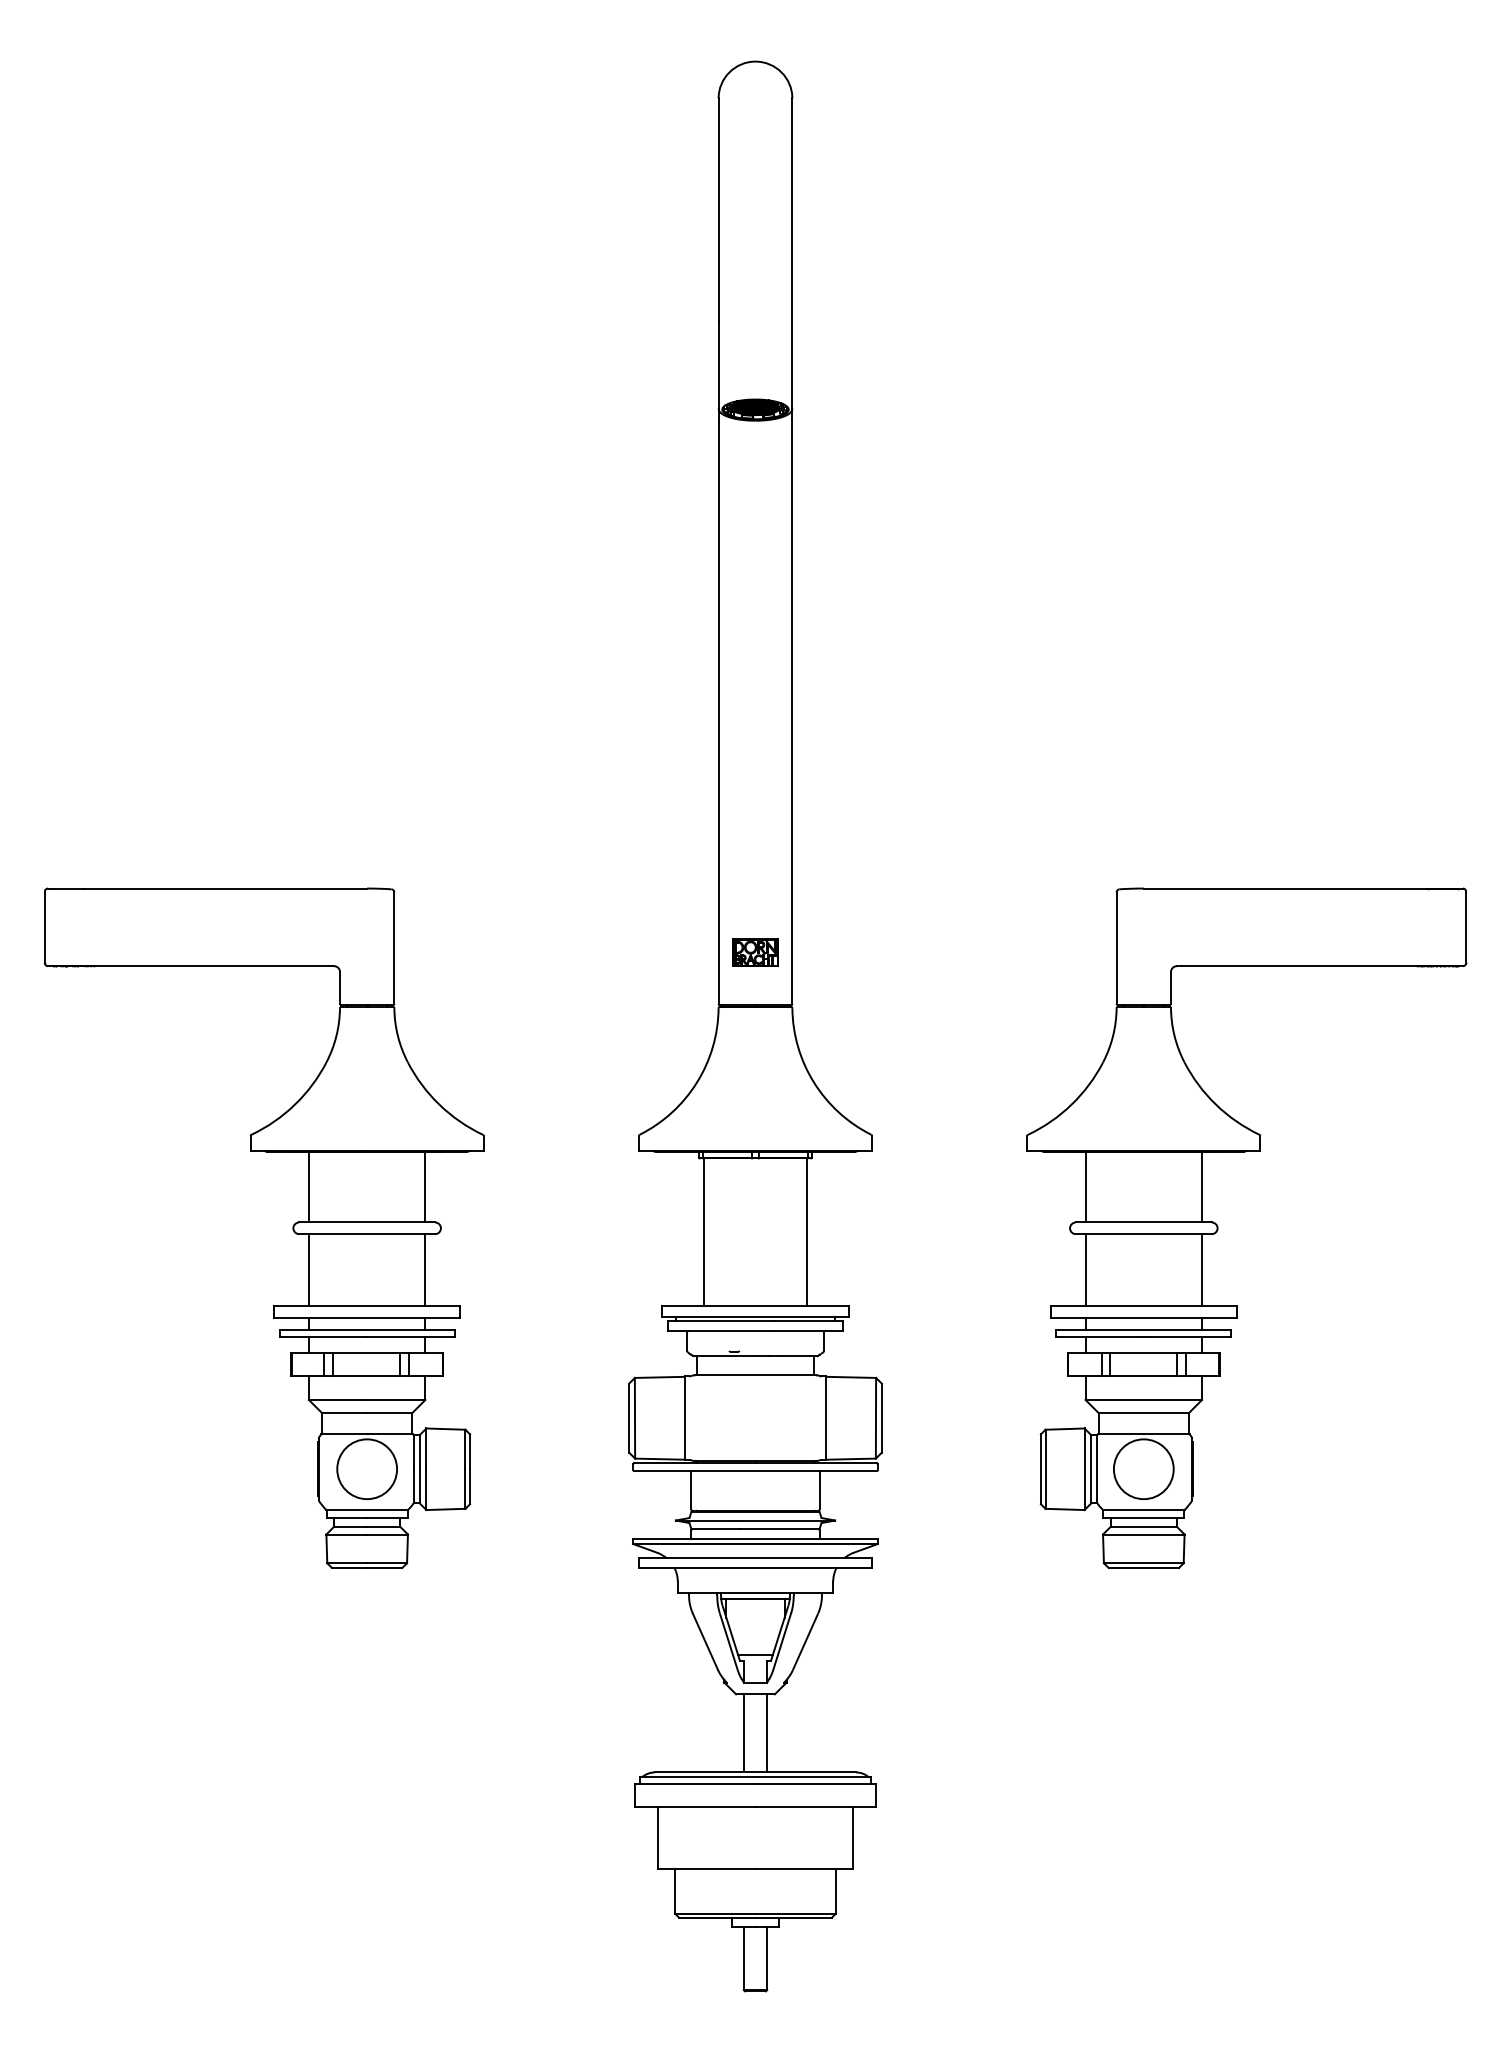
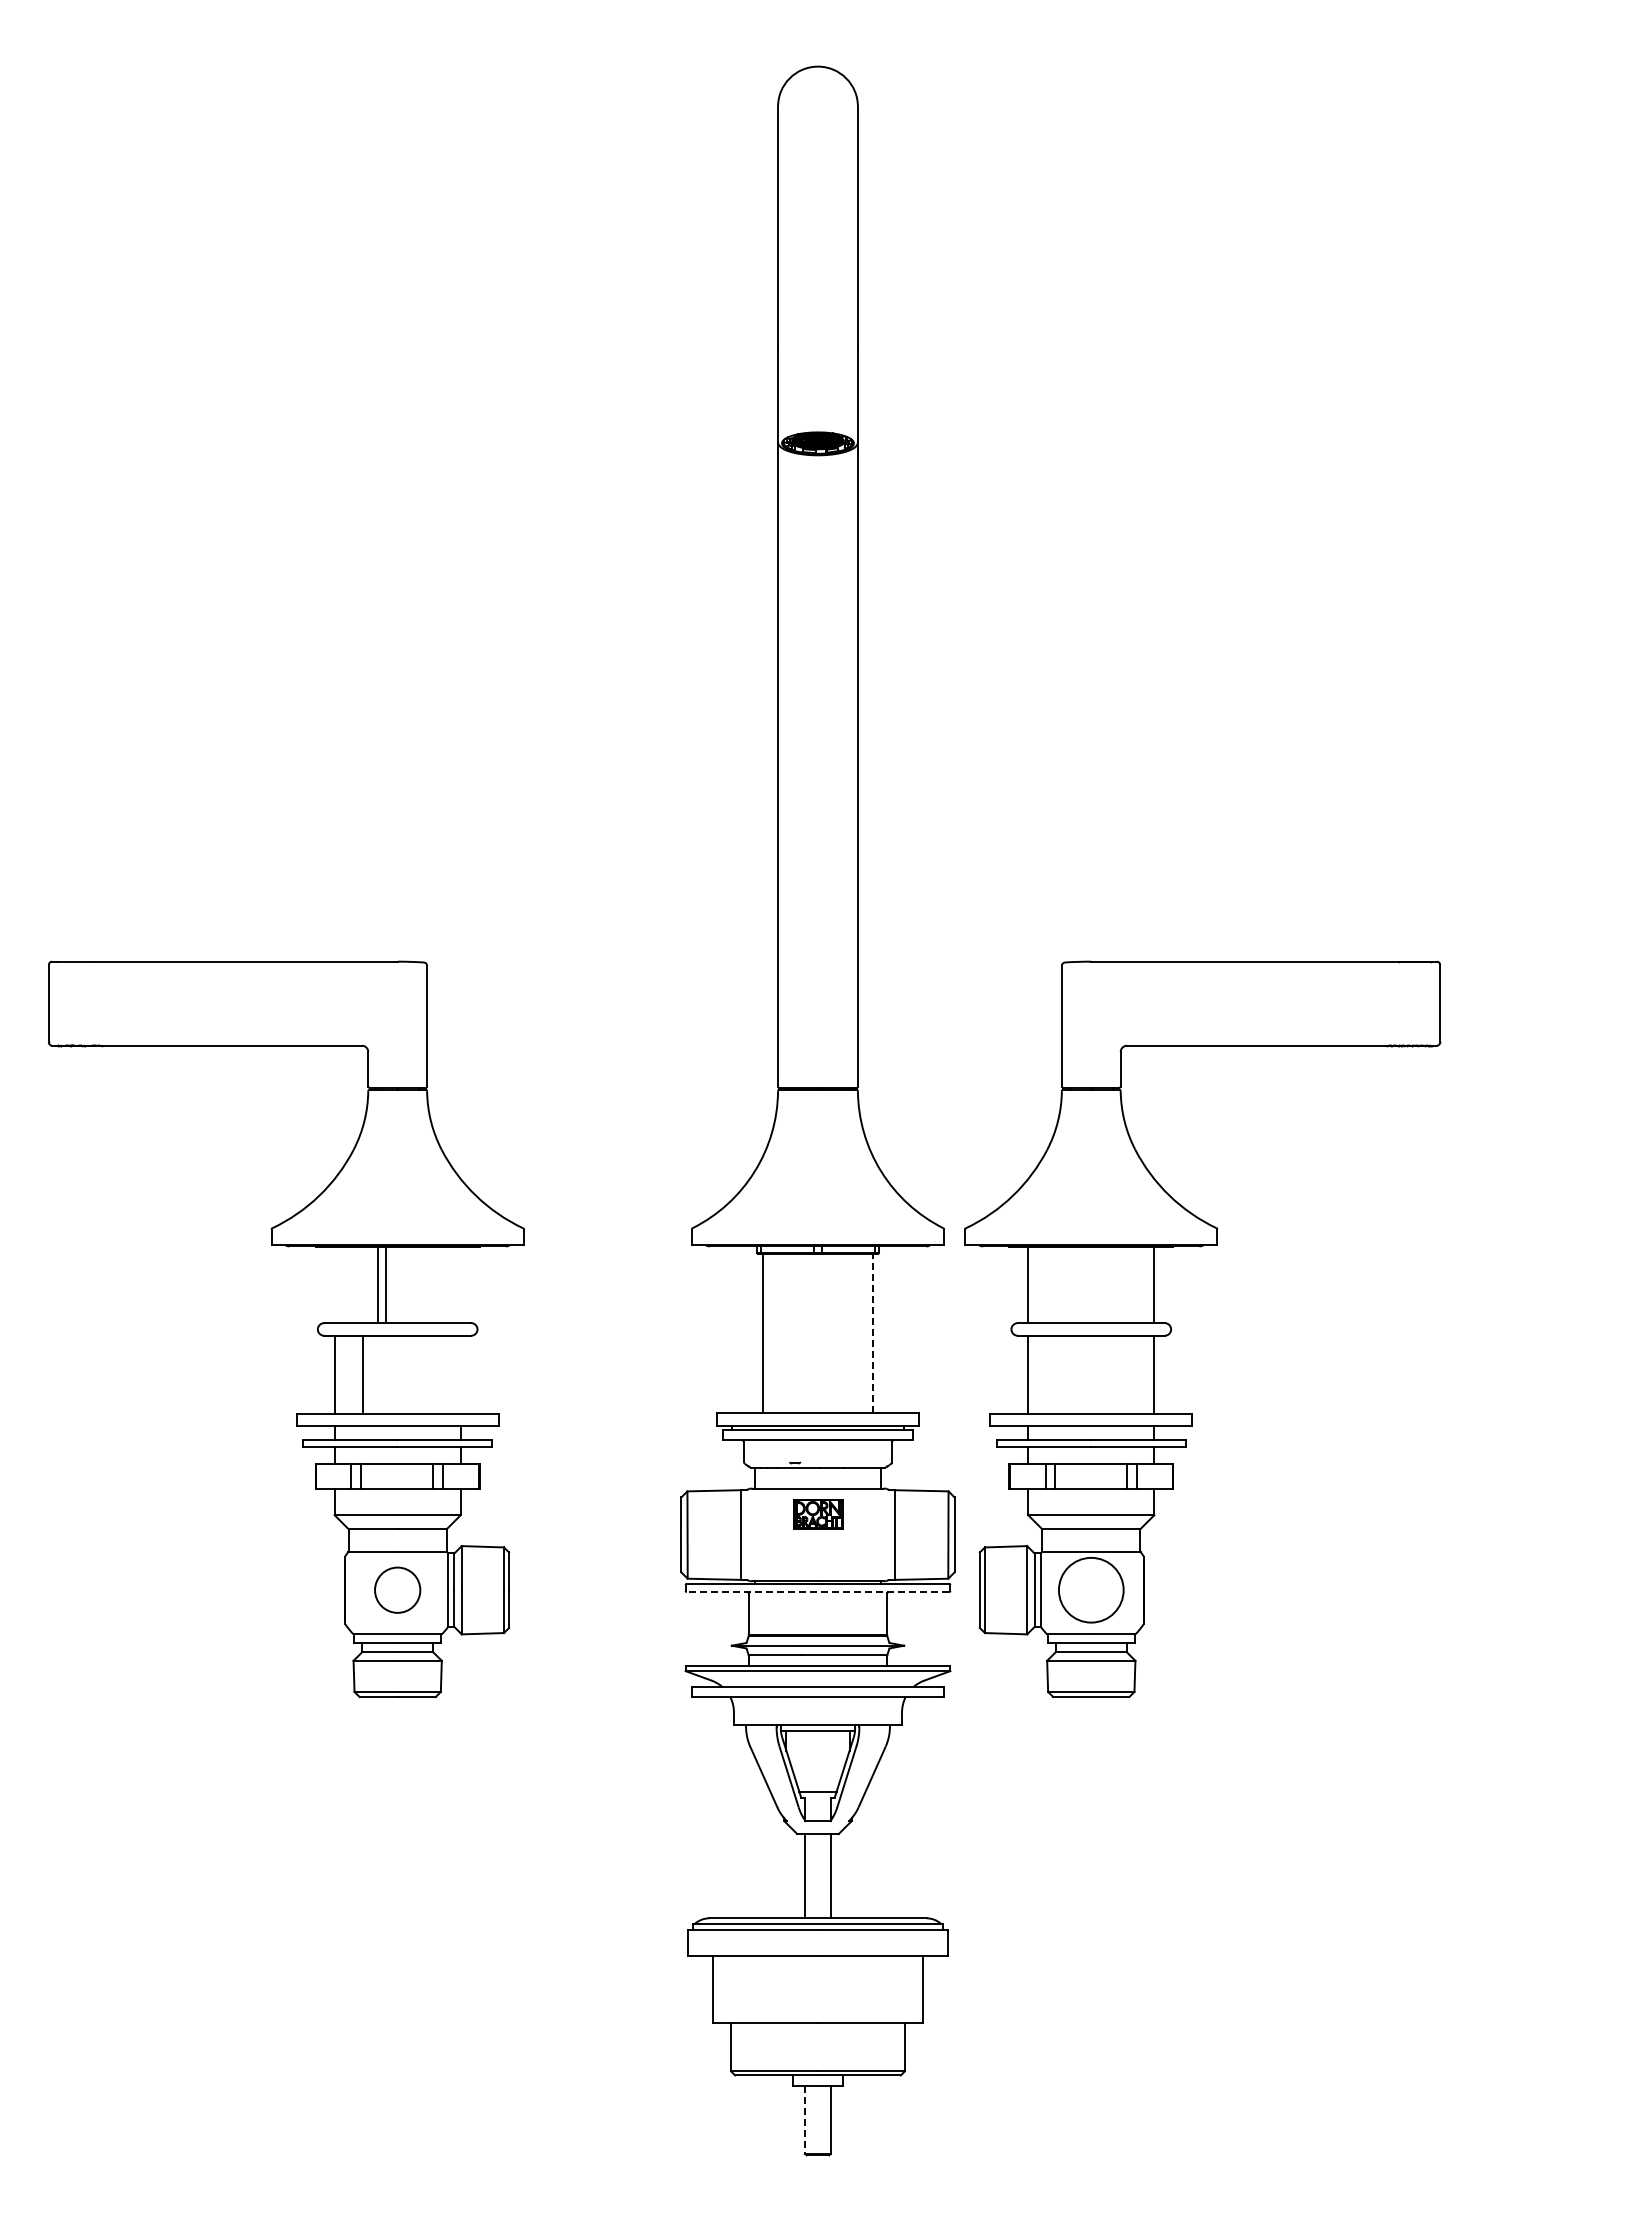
part: (755, 953) -> (818, 1514), moved
line: (308, 1186) -> (385, 1284), moved
line: (425, 1186) -> (377, 1284), moved
part: (1217, 1228) -> (1171, 1329), moved
line: (806, 1232) -> (873, 1333), solid -> dashed
line: (425, 1269) -> (362, 1374), moved
circle: (367, 1468) -> (397, 1589), size x0.7
line: (755, 1471) -> (817, 1592), solid -> dashed
line: (743, 1959) -> (805, 2120), solid -> dashed

